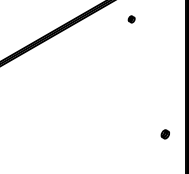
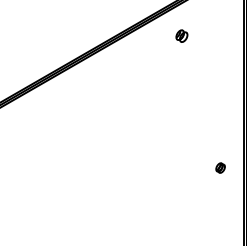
part: (131, 18) -> (181, 35), size x1.6

